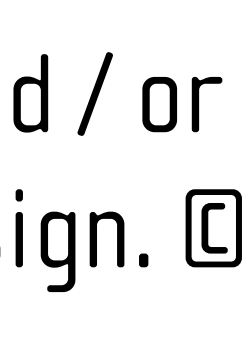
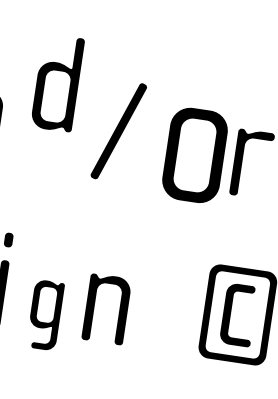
part: (30, 93) -> (57, 83), moved
part: (159, 104) -> (194, 155), size x1.4
part: (57, 251) -> (44, 314), size x0.7
part: (143, 260) -> (147, 341), removed

